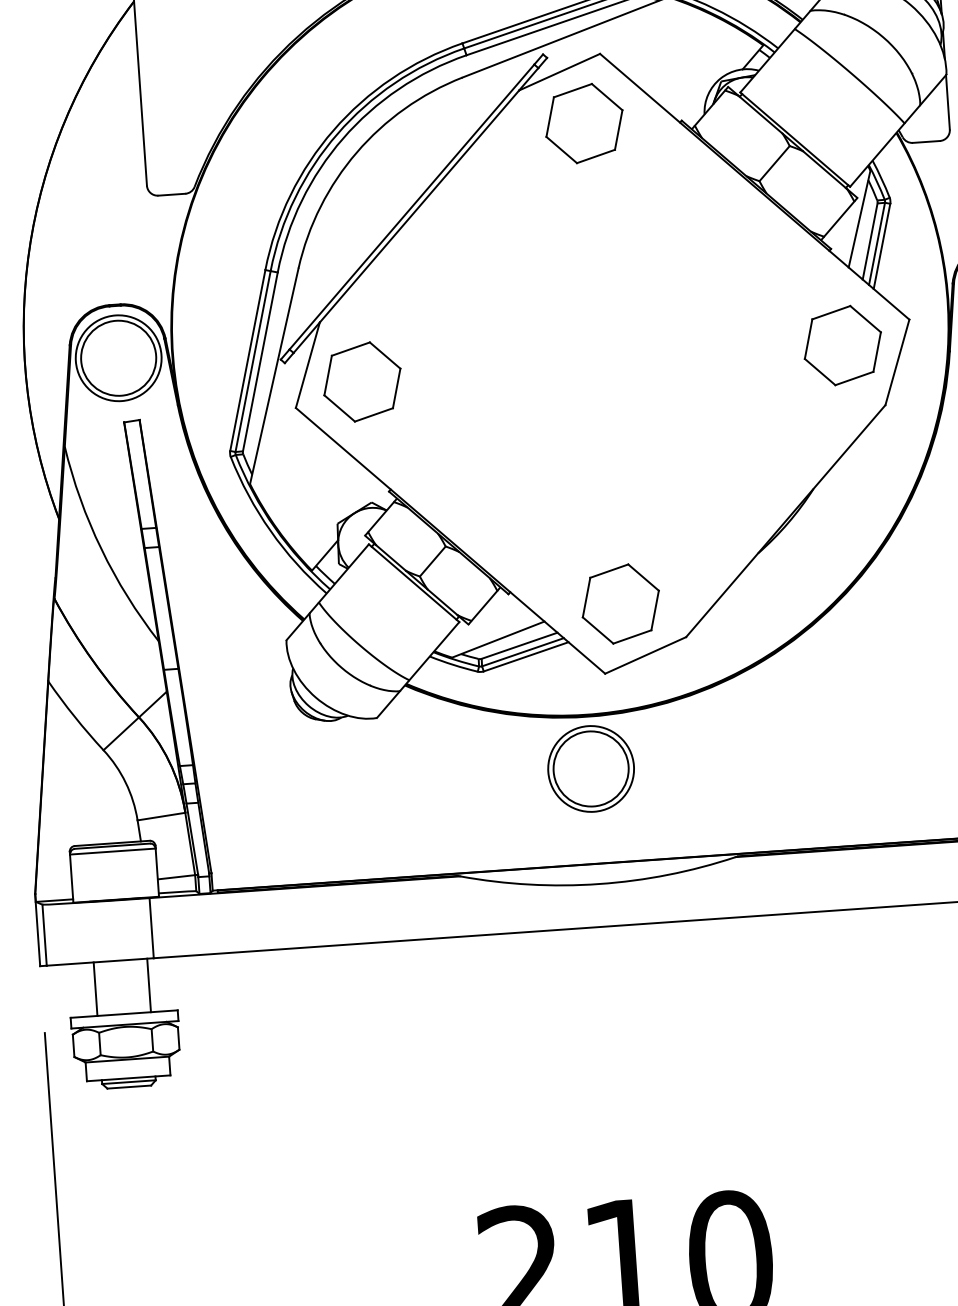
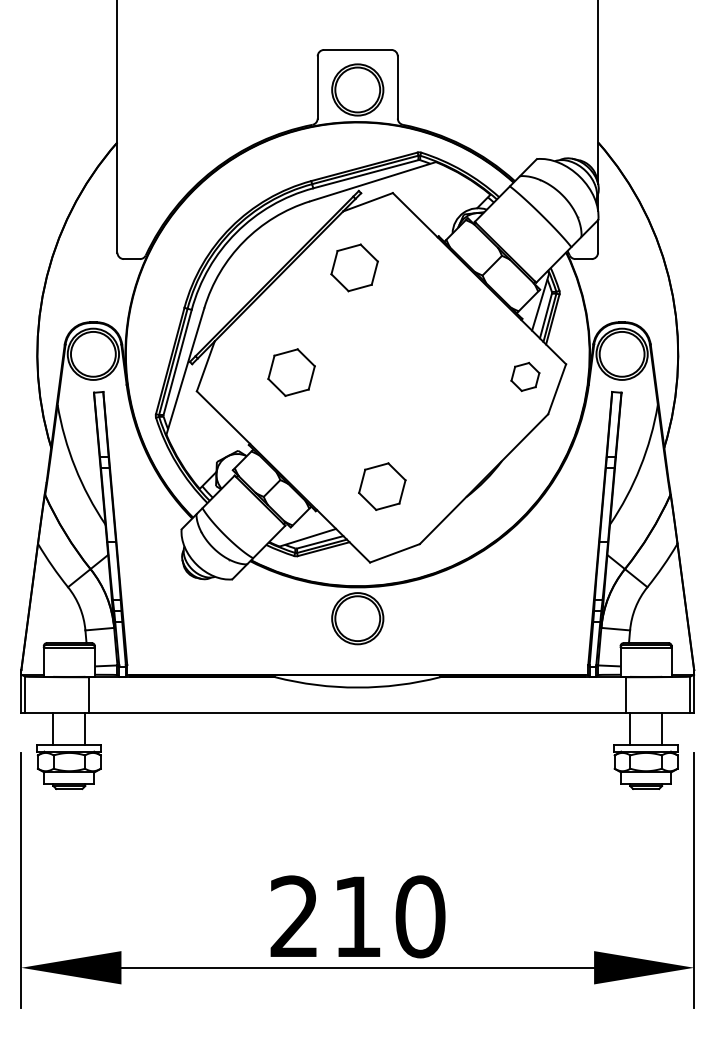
part: (584, 122) -> (354, 267), moved
part: (843, 344) -> (525, 376), size x0.6
part: (362, 381) -> (291, 372), moved
part: (621, 603) -> (382, 486), moved

